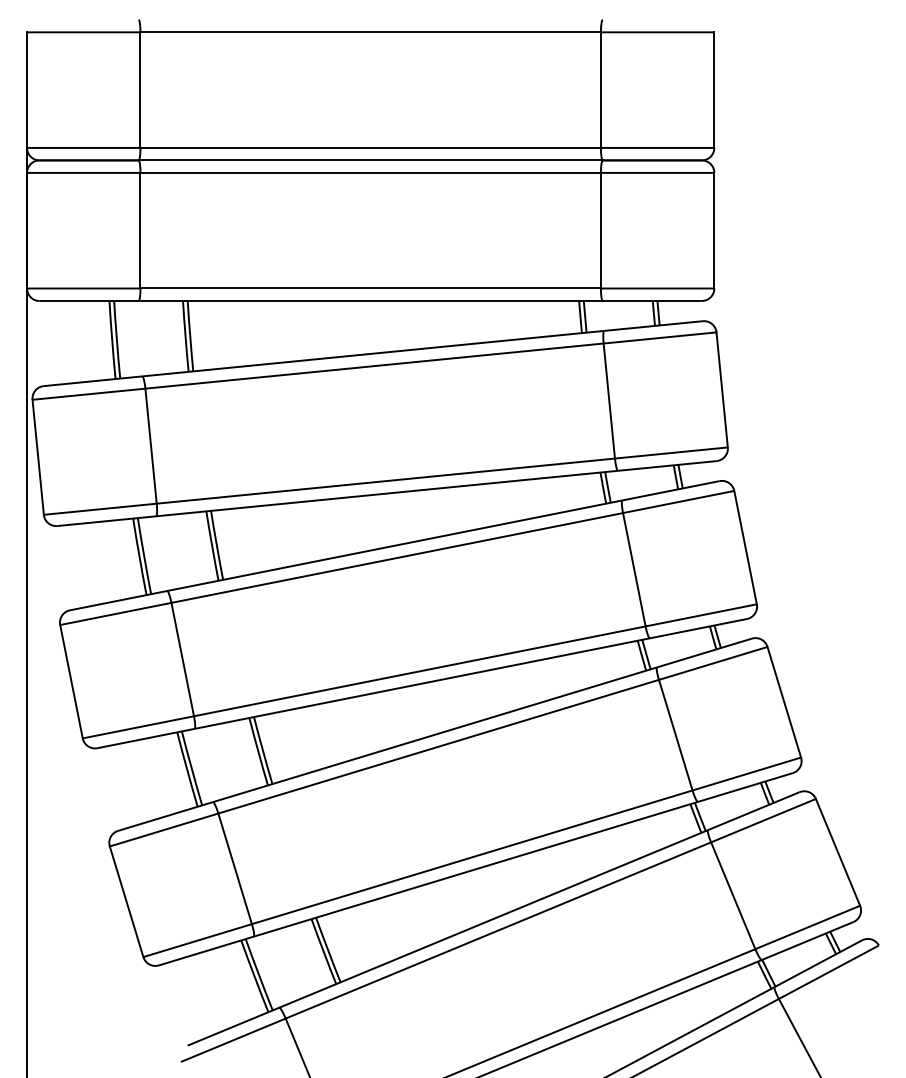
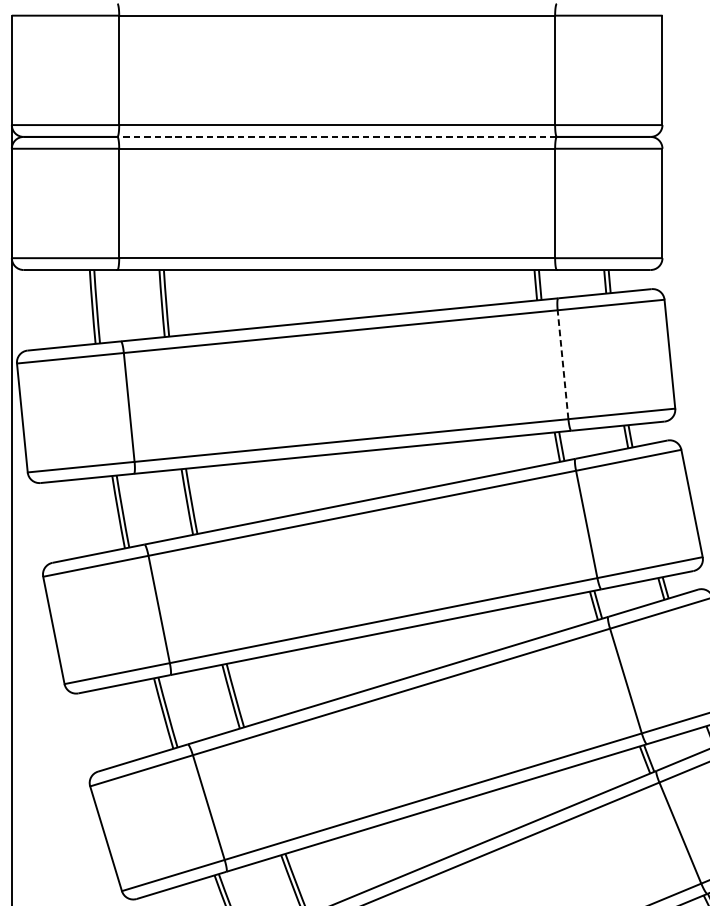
line: (370, 160) -> (336, 137), solid -> dashed
line: (609, 401) -> (563, 365), solid -> dashed

